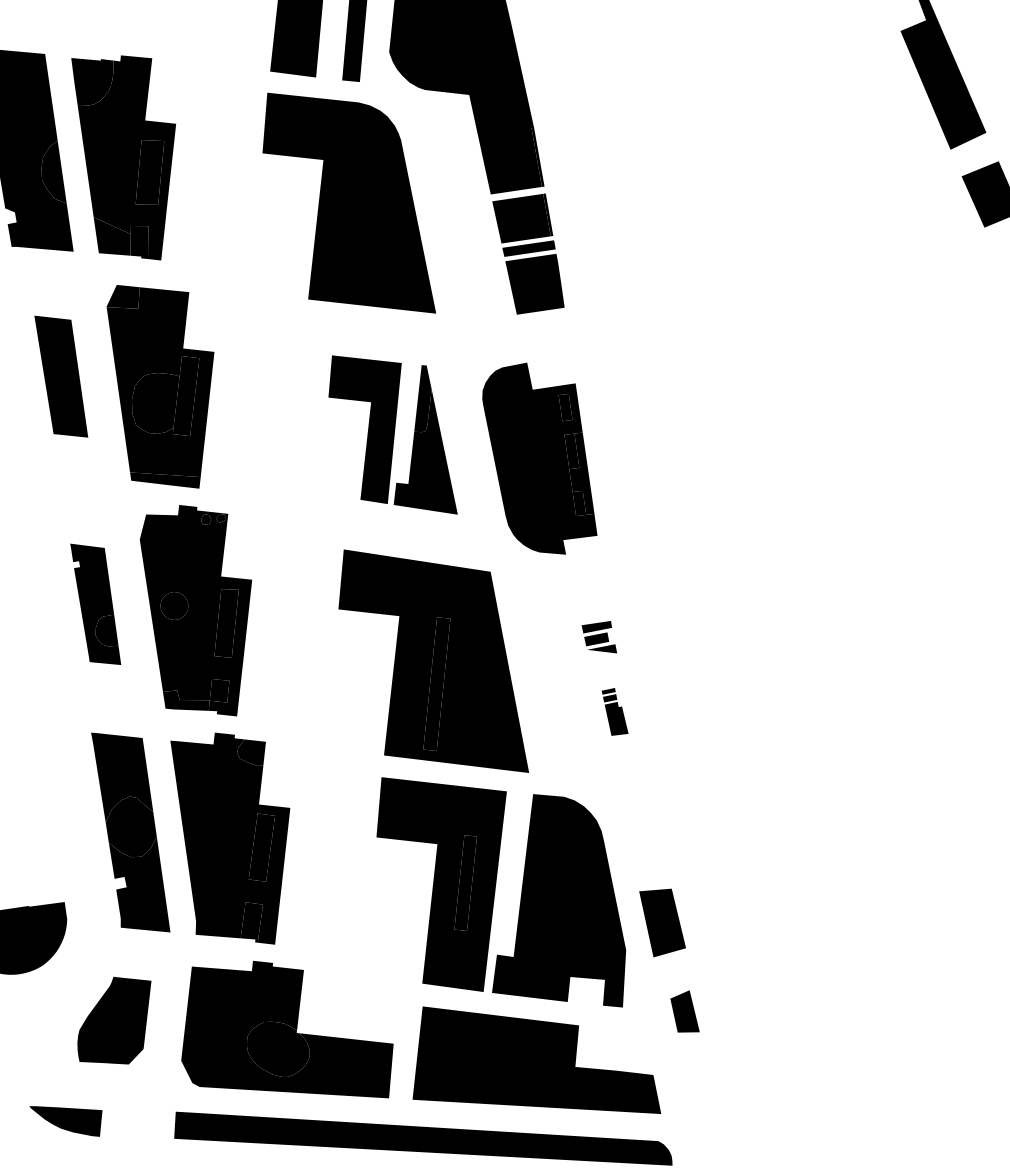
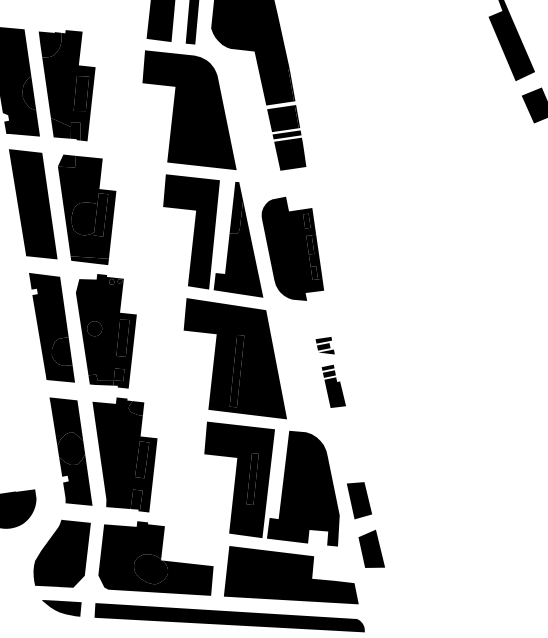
part: (61, 376) -> (33, 204), size x1.67
part: (393, 434) -> (213, 235), size x1.43
part: (94, 603) -> (51, 327), size x1.67
part: (614, 710) -> (333, 385), size x1.67
part: (684, 1011) -> (371, 548), size x1.67
part: (113, 1020) -> (61, 553), size x1.43
part: (65, 1121) -> (61, 608), moved

